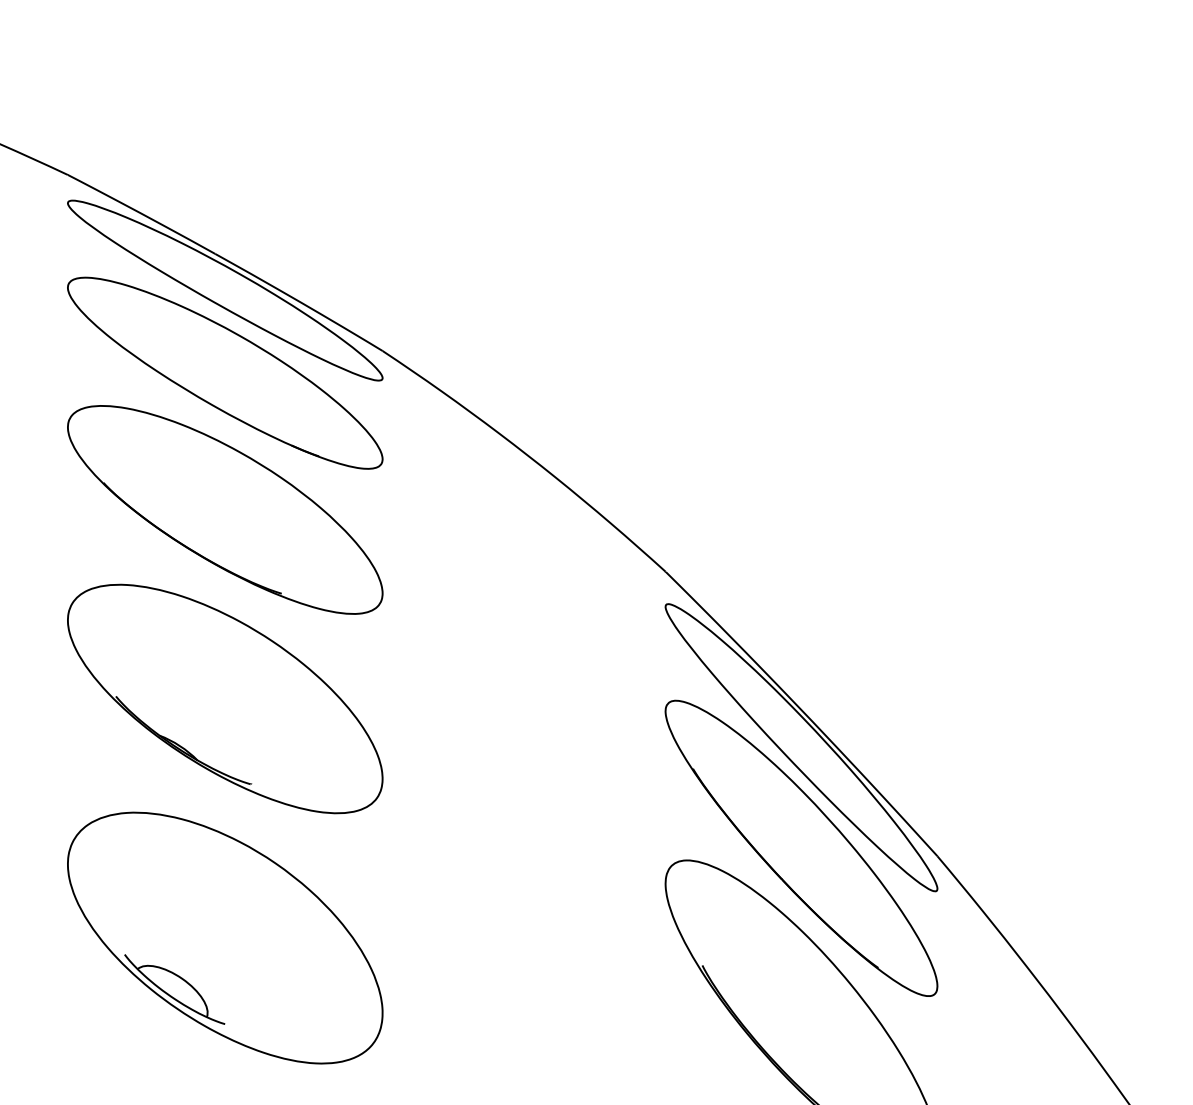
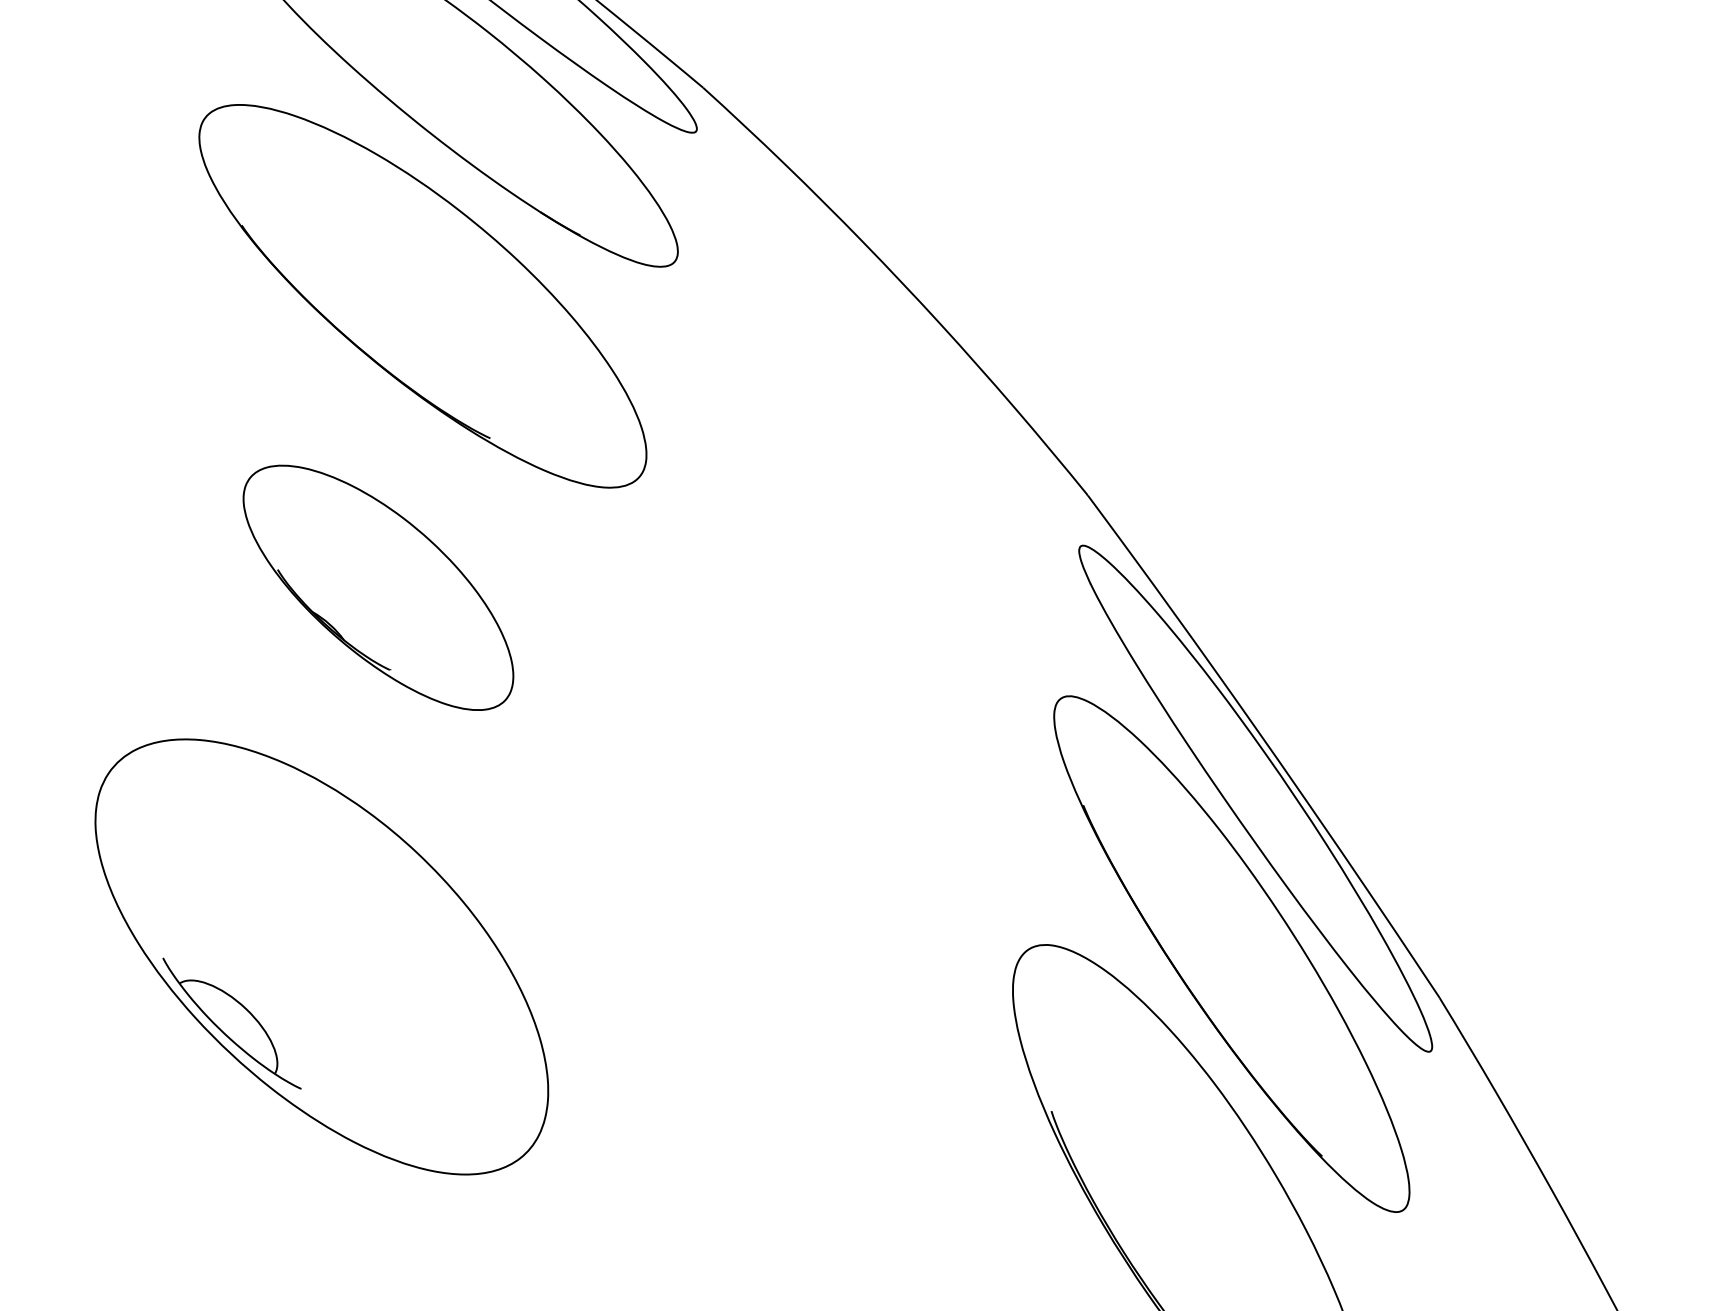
part: (225, 698) -> (378, 586), size x0.6

